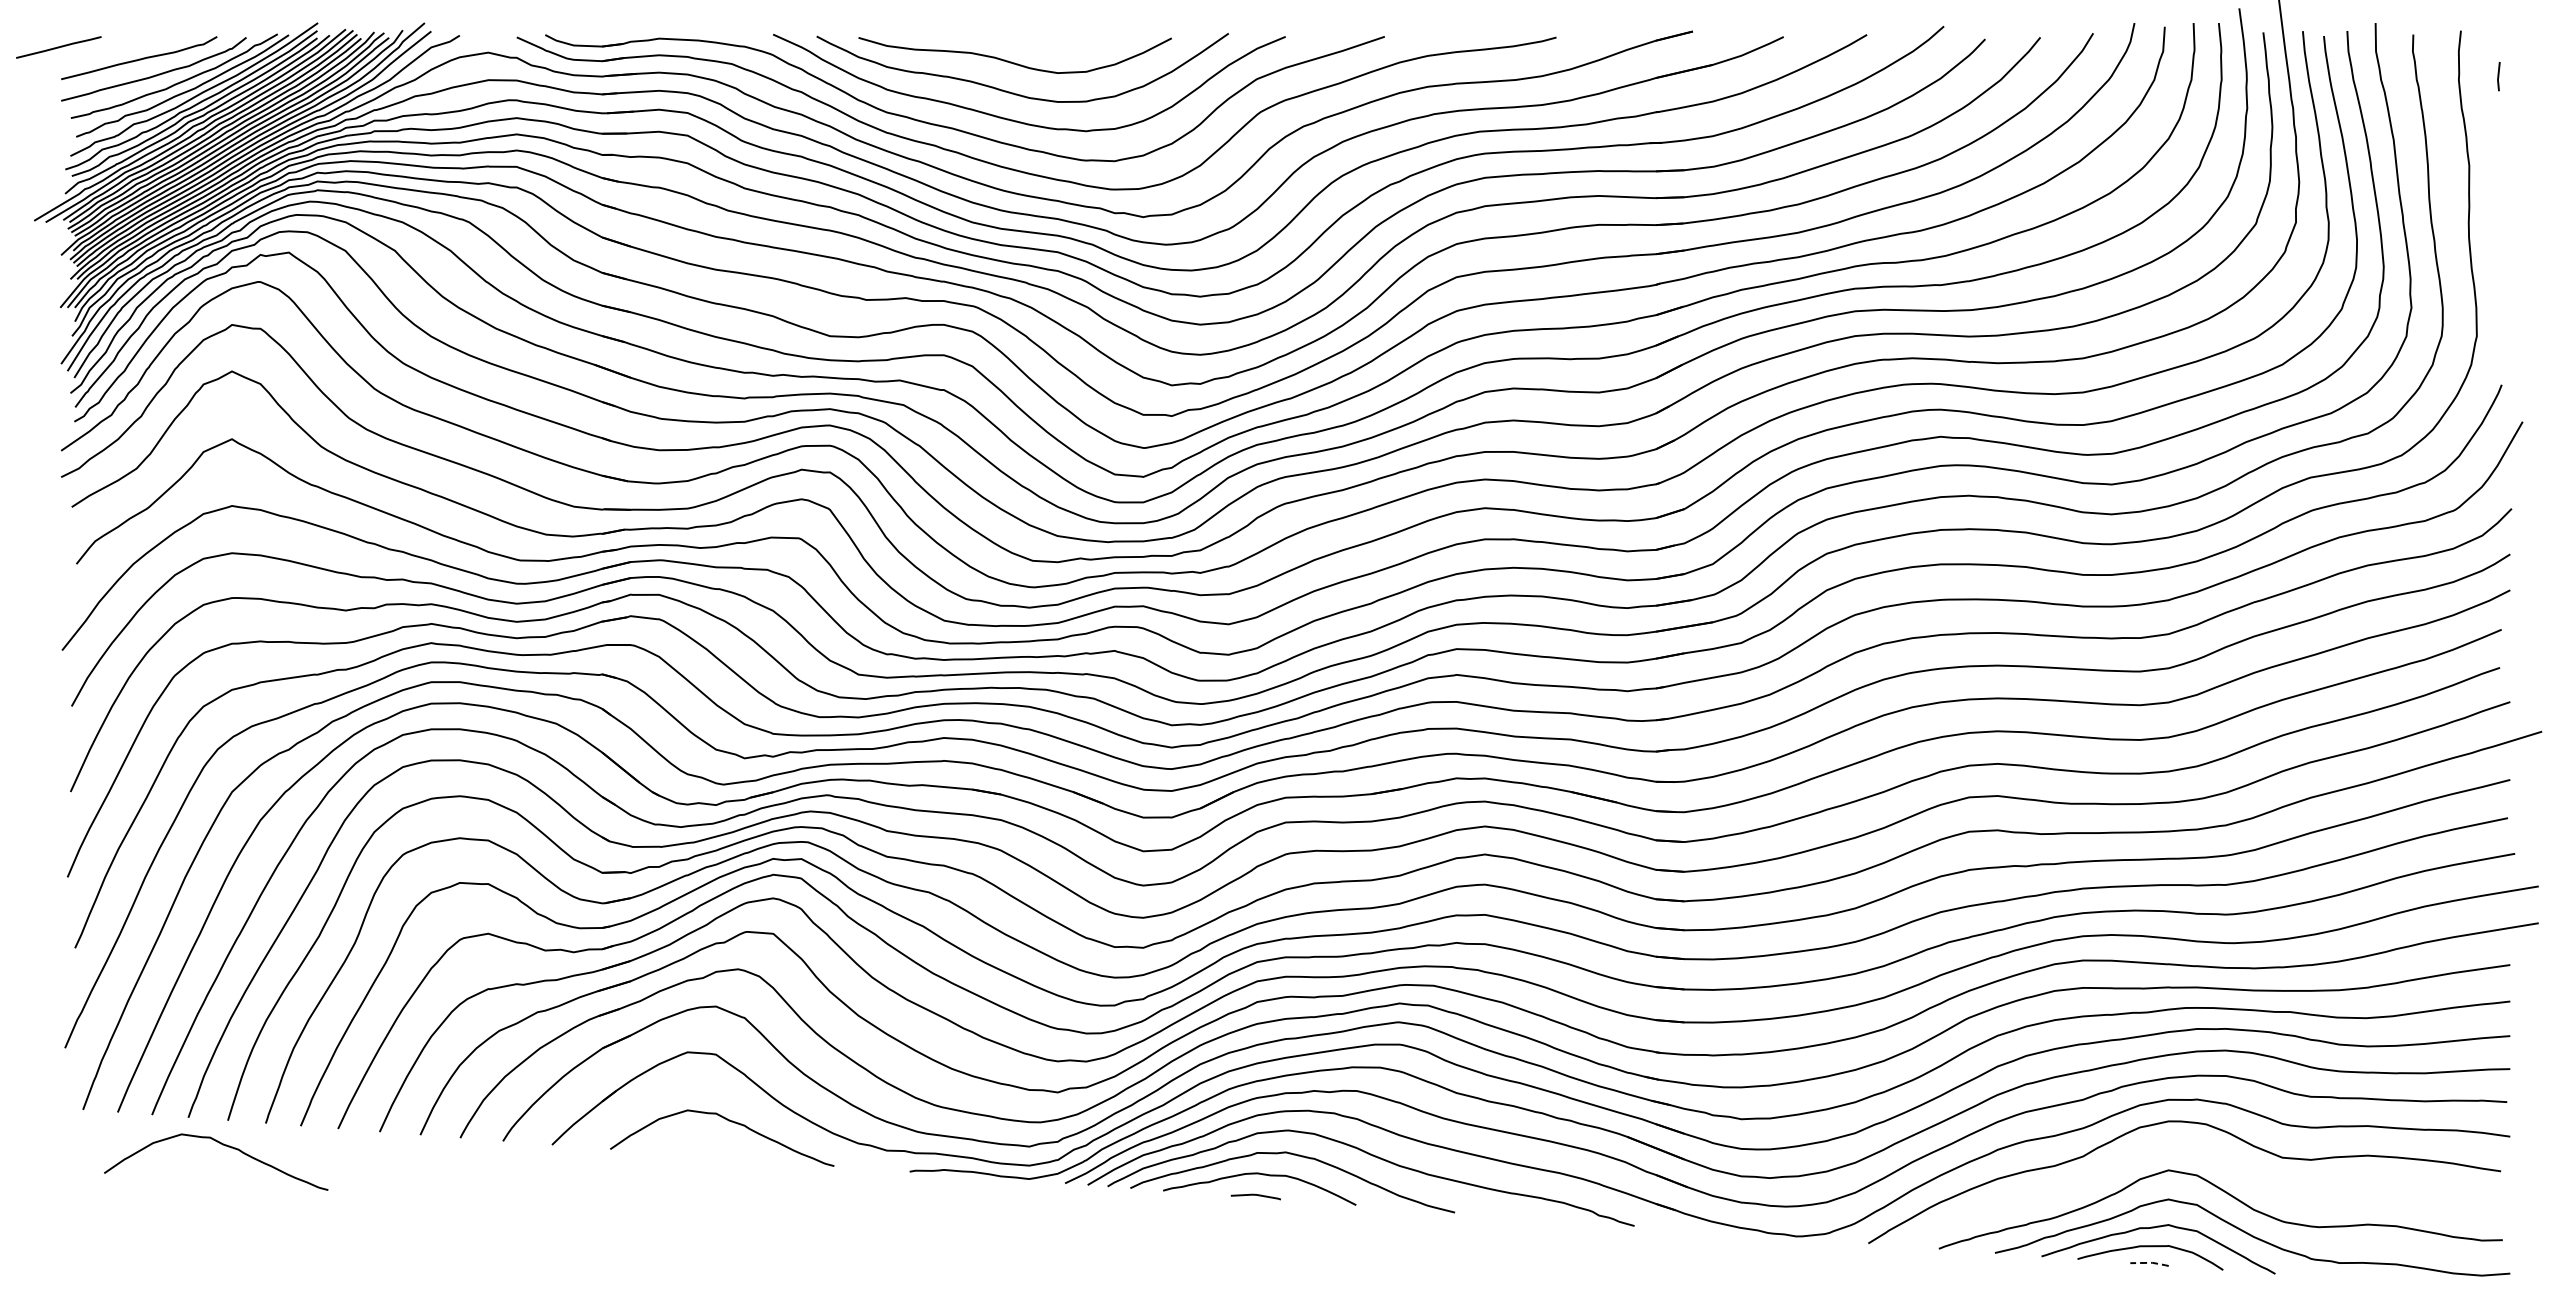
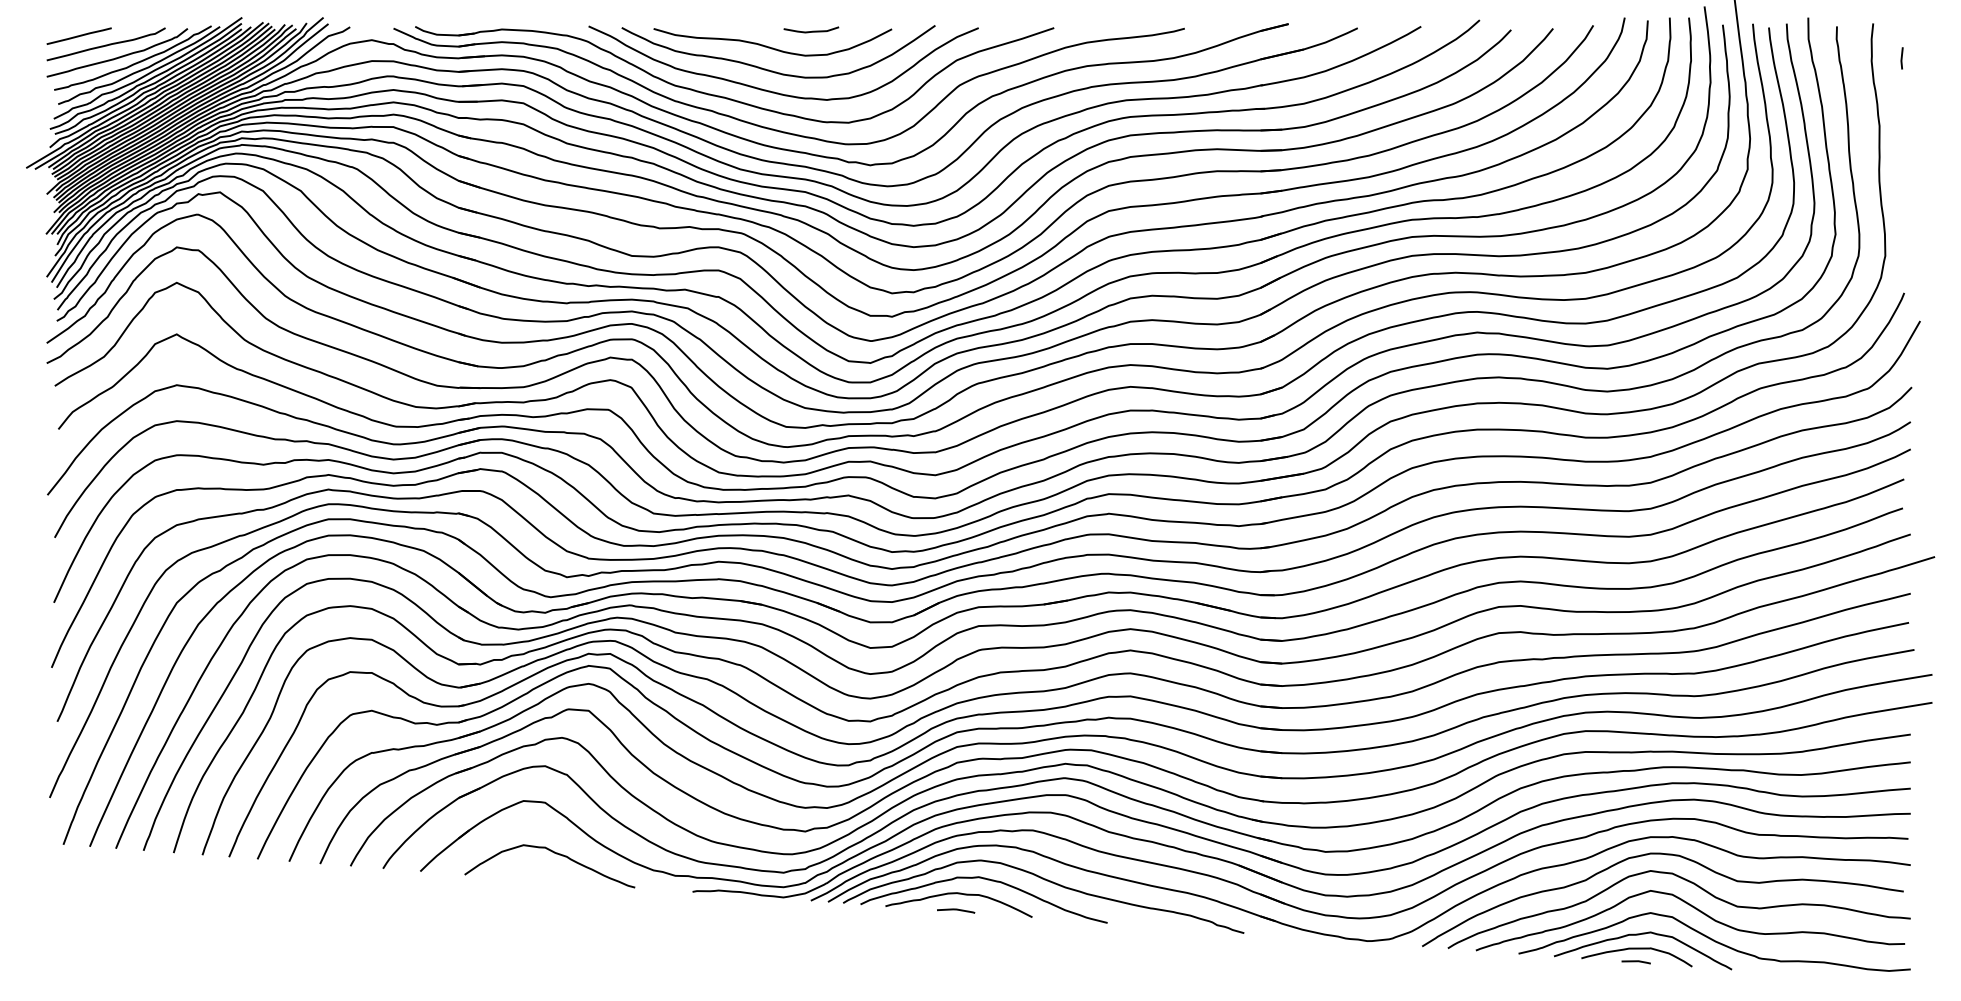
curve: (1066, 40) -> (811, 30), added
line: (58, 47) -> (78, 36), moved
curve: (222, 1145) -> (169, 871), removed
curve: (2217, 1158) -> (1687, 881), added
line: (2150, 1262) -> (1636, 960), dashed -> solid

